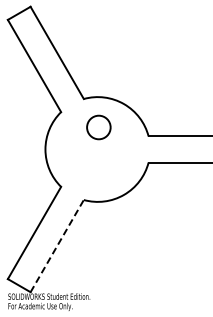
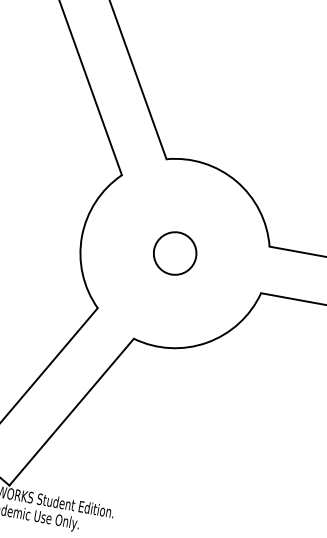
circle: (98, 127) -> (174, 253), moved
line: (57, 245) -> (72, 411), dashed -> solid

